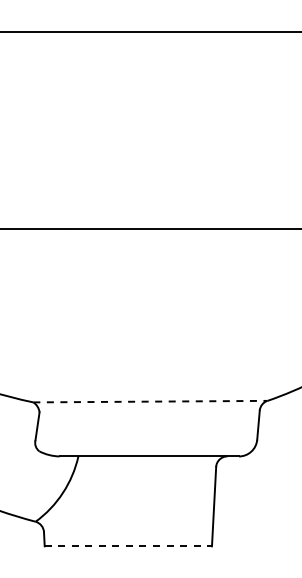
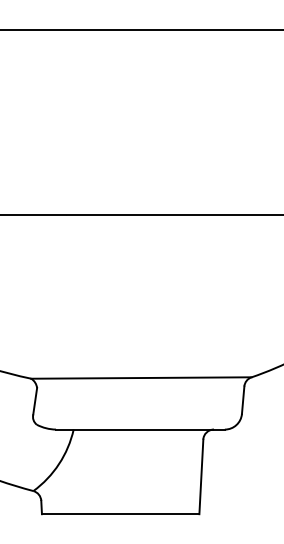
line: (150, 401) -> (141, 377), dashed -> solid
line: (128, 546) -> (120, 514), dashed -> solid

